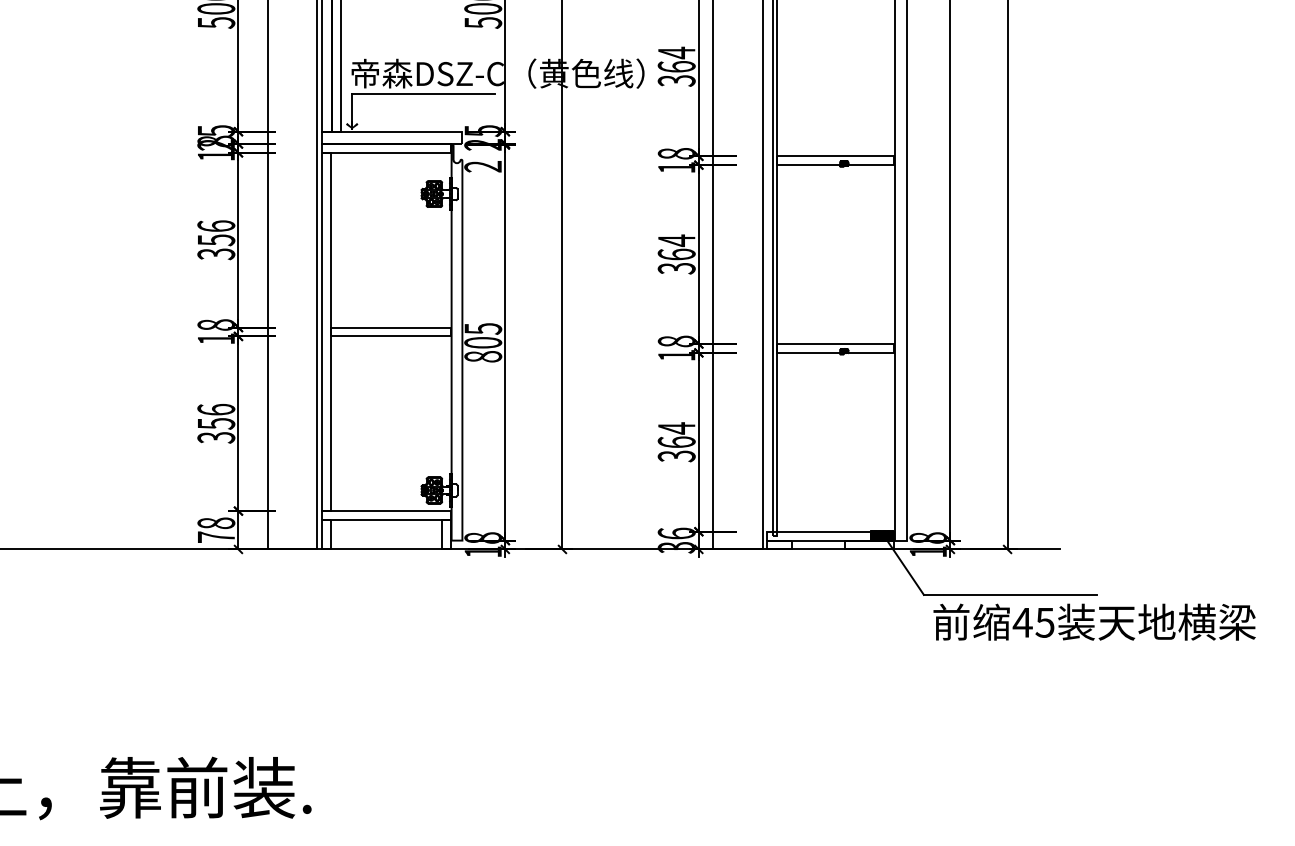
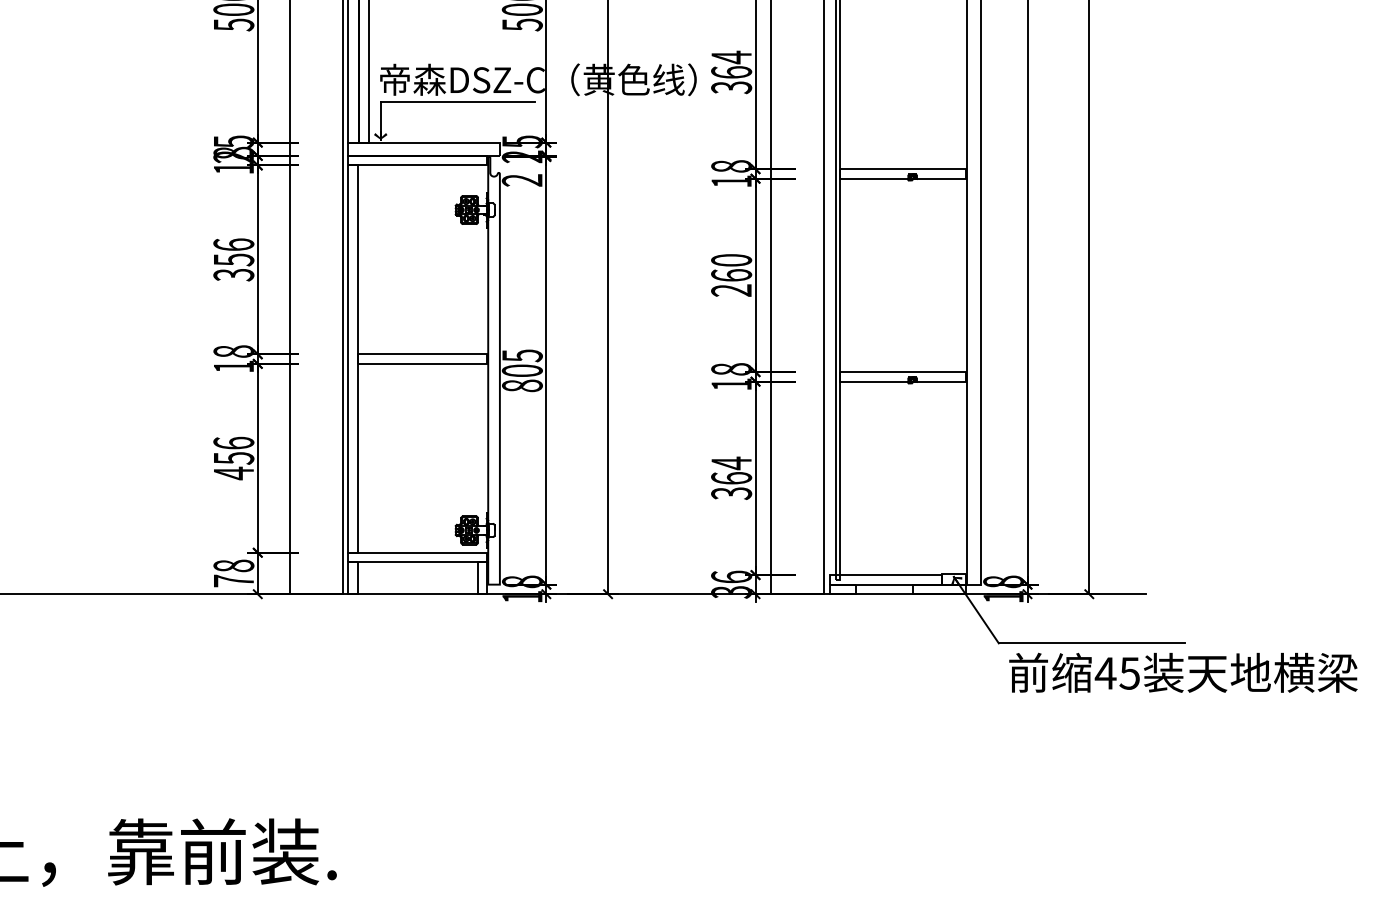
text: (676, 254) -> (731, 275), 364 -> 260
text: (216, 437) -> (234, 473), 356 -> 456
hatch: (882, 535) -> (954, 579), removed

